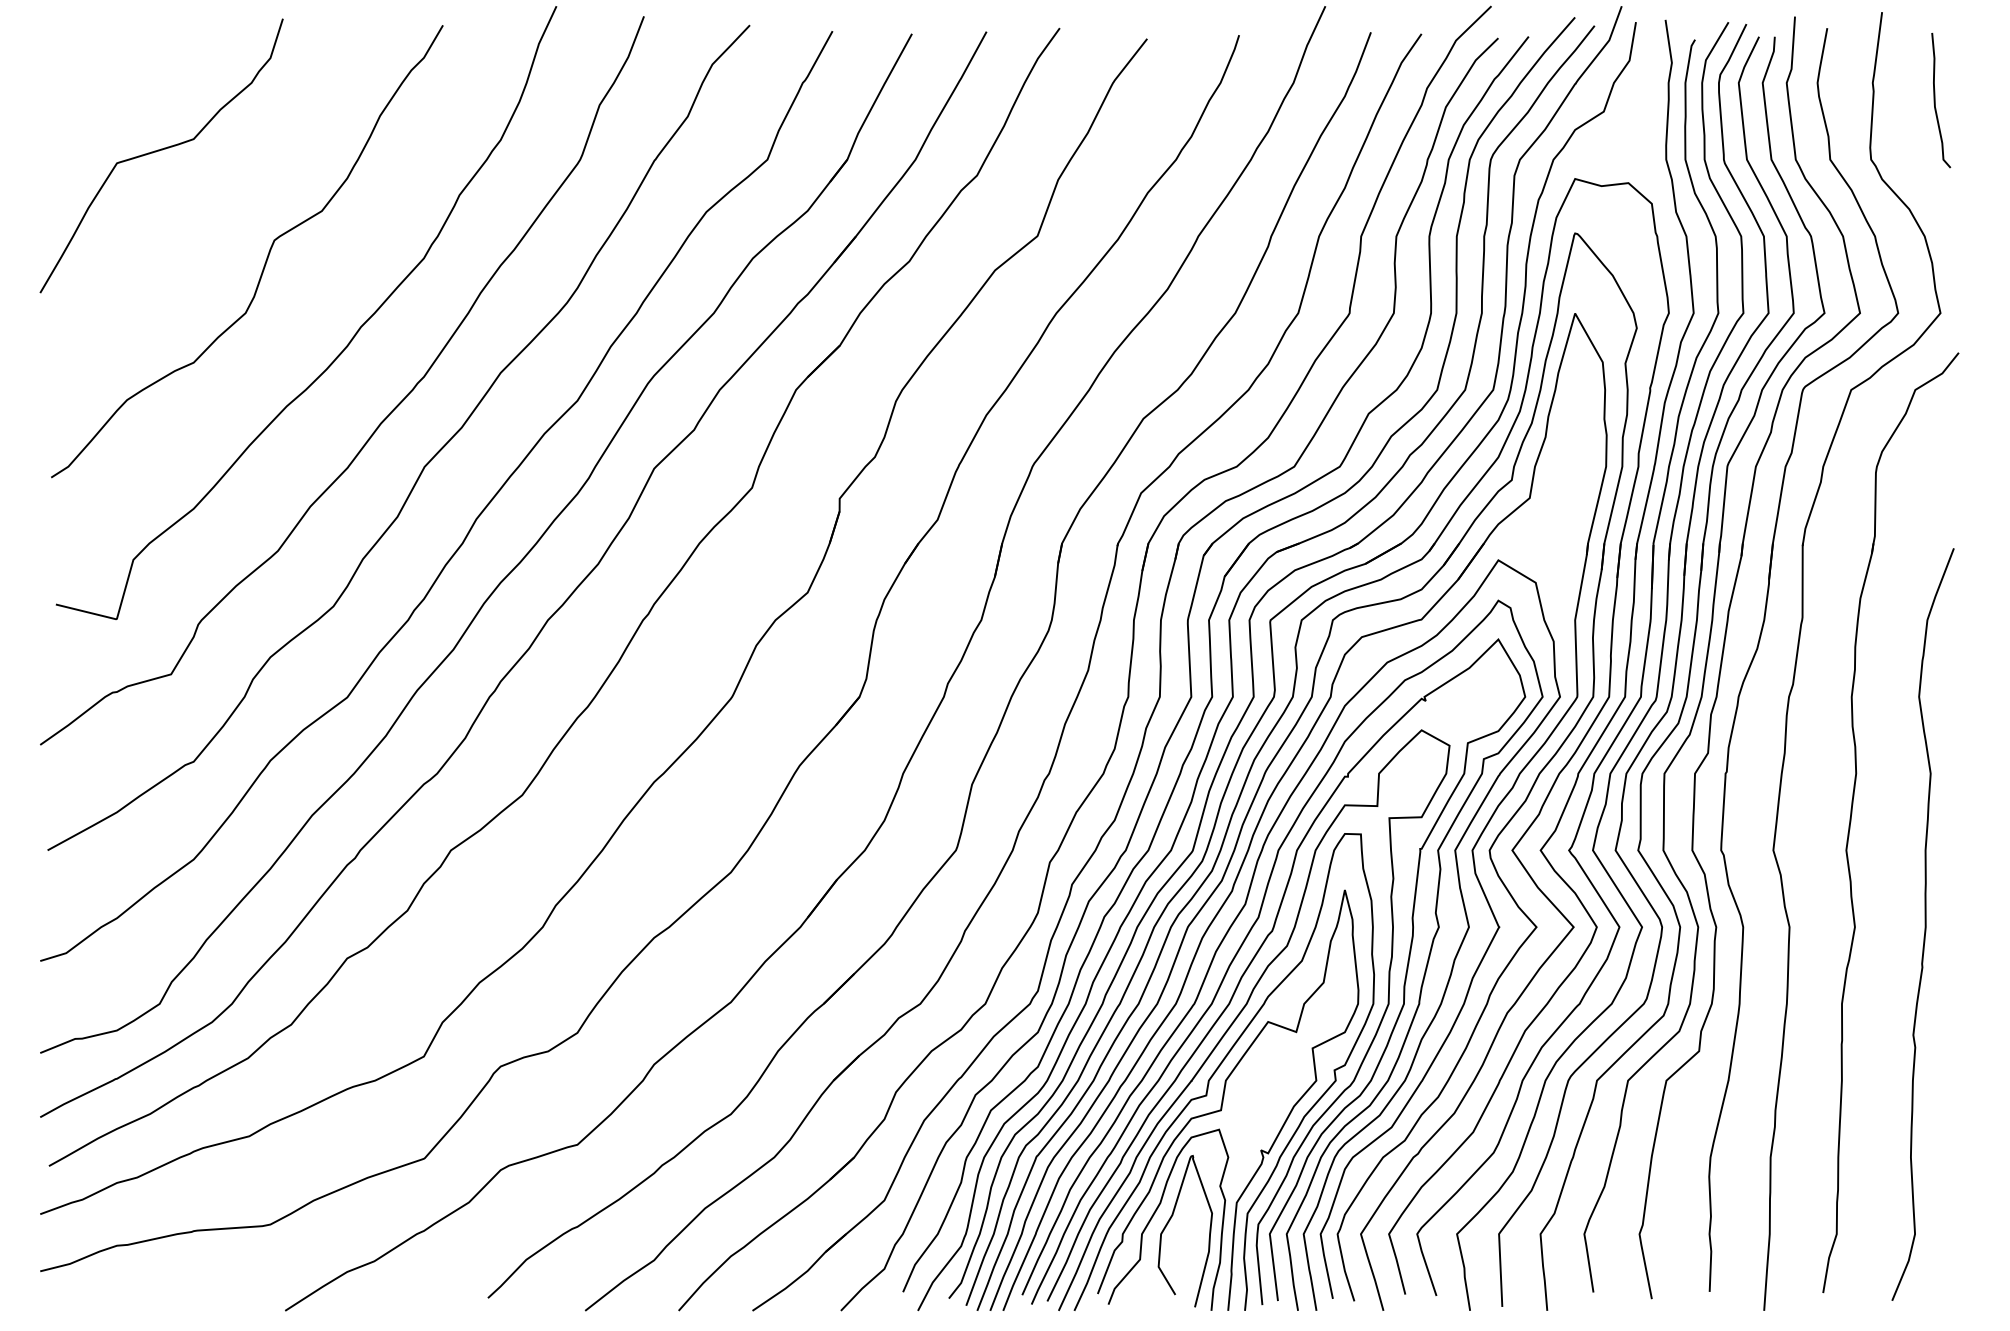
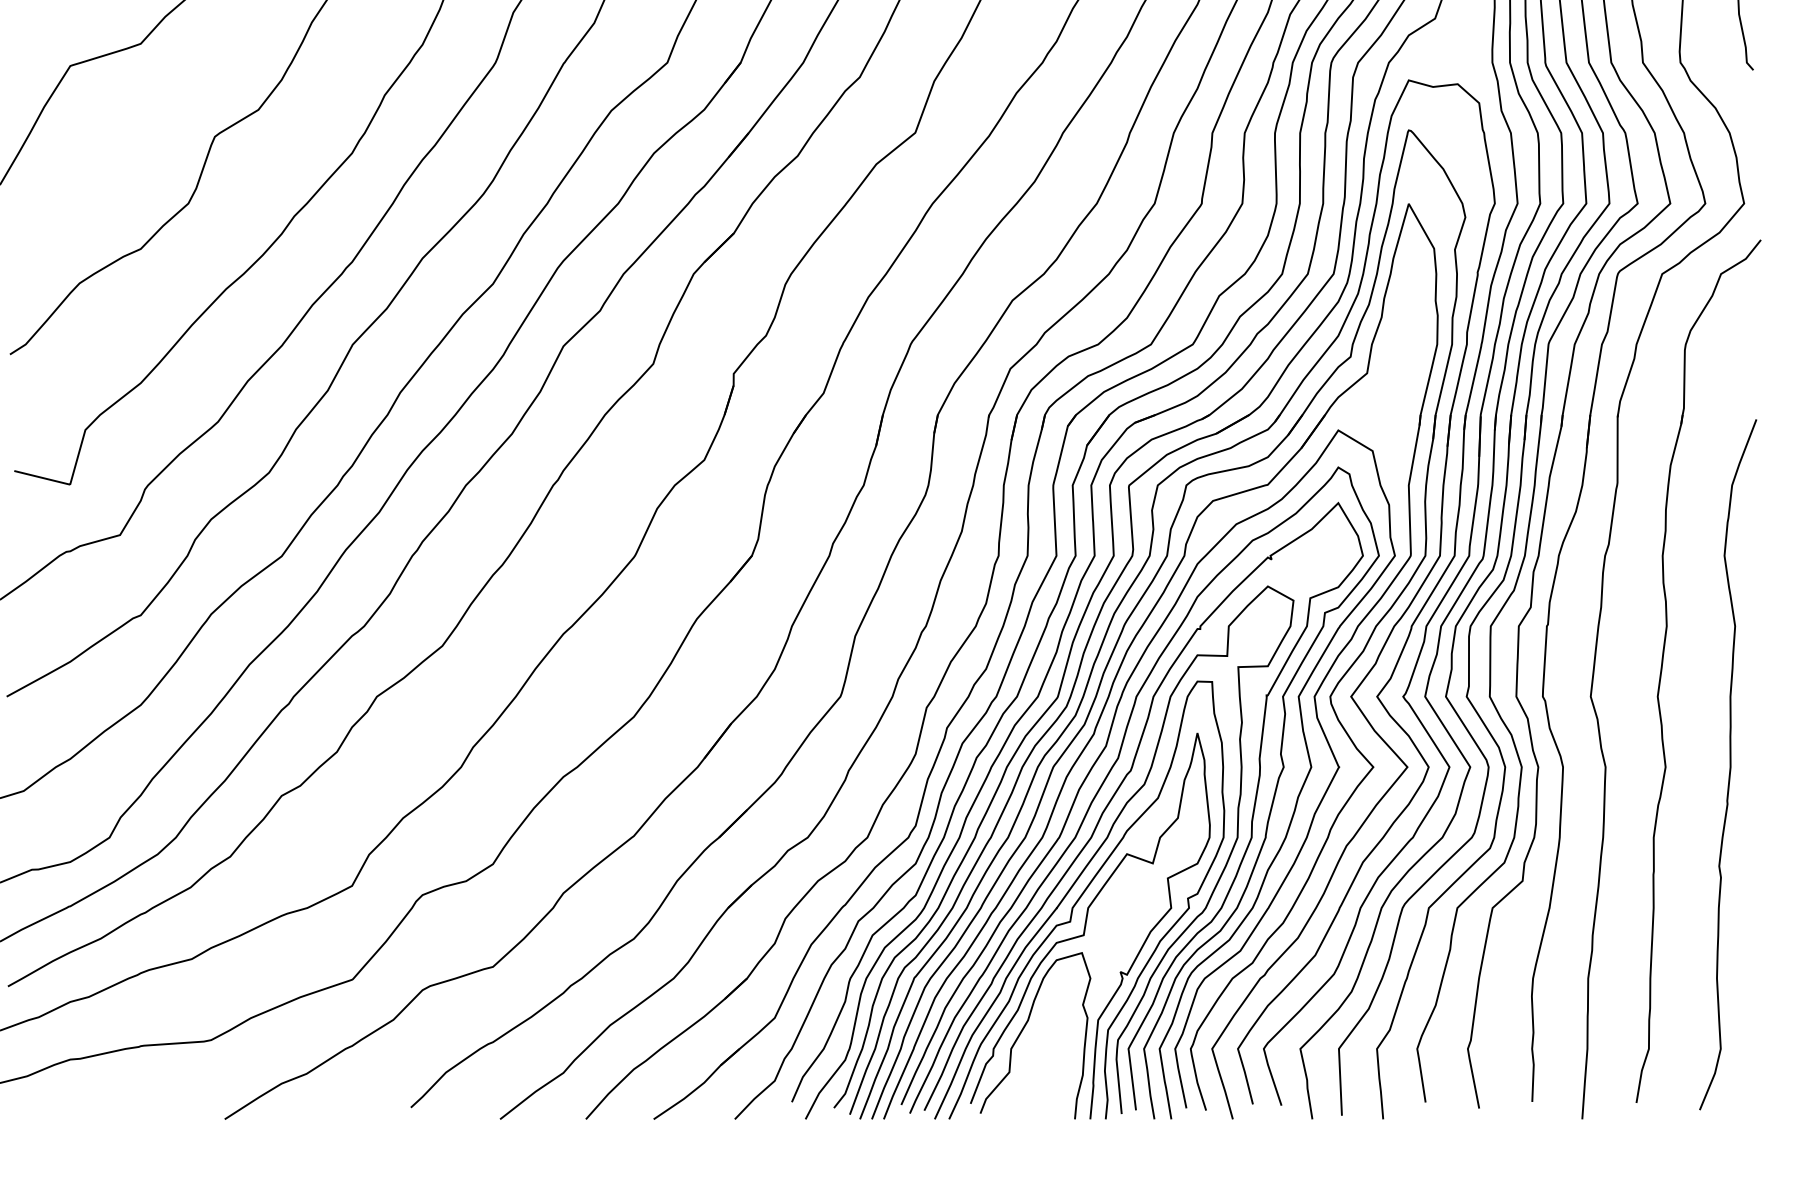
curve: (1169, 1222) -> (1036, 1038), removed

